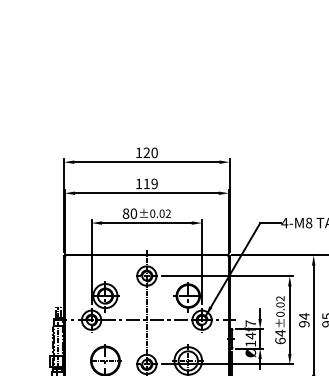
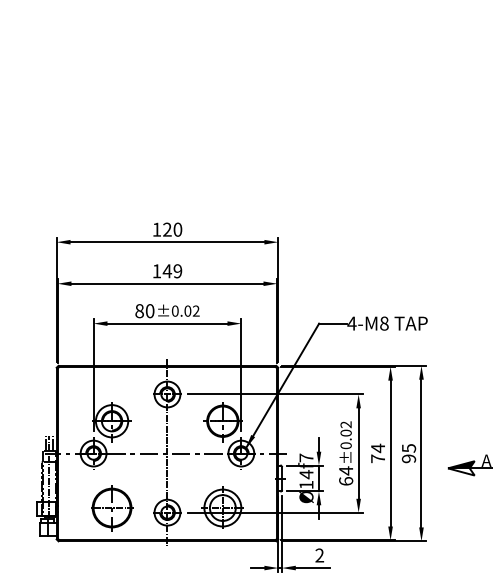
text: (146, 184) -> (167, 271), 119 -> 149
text: (304, 323) -> (378, 458), 94 -> 74

